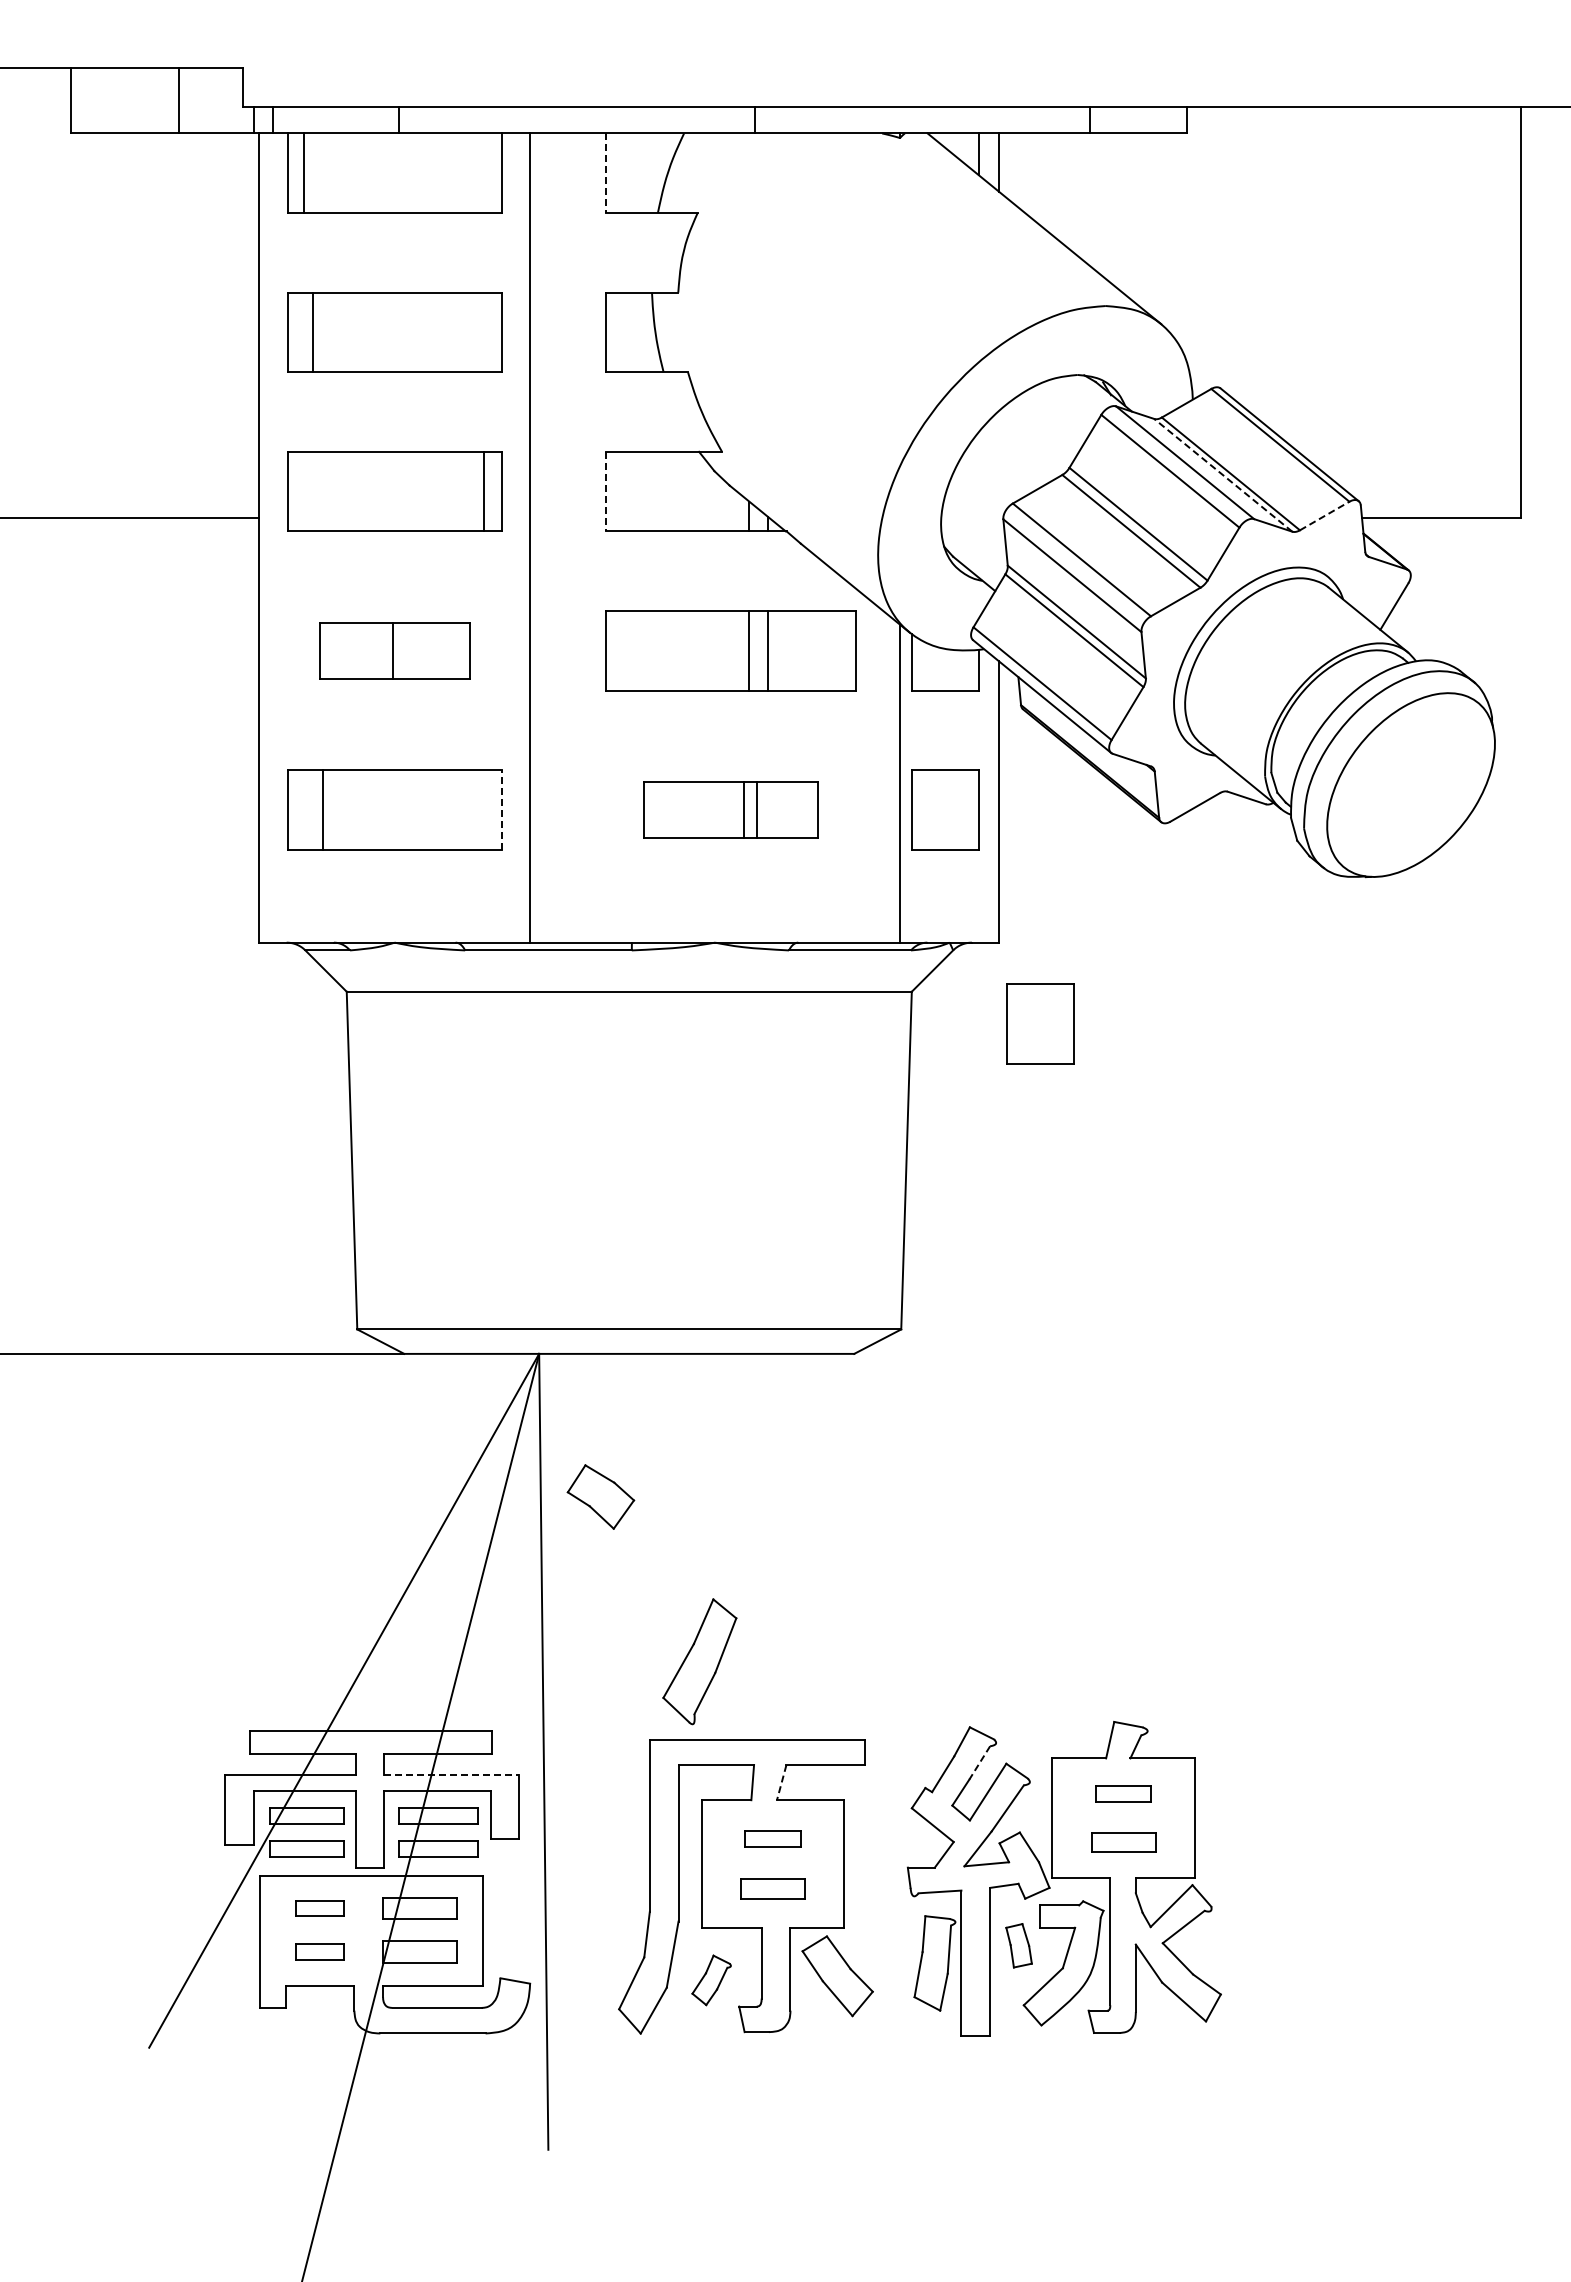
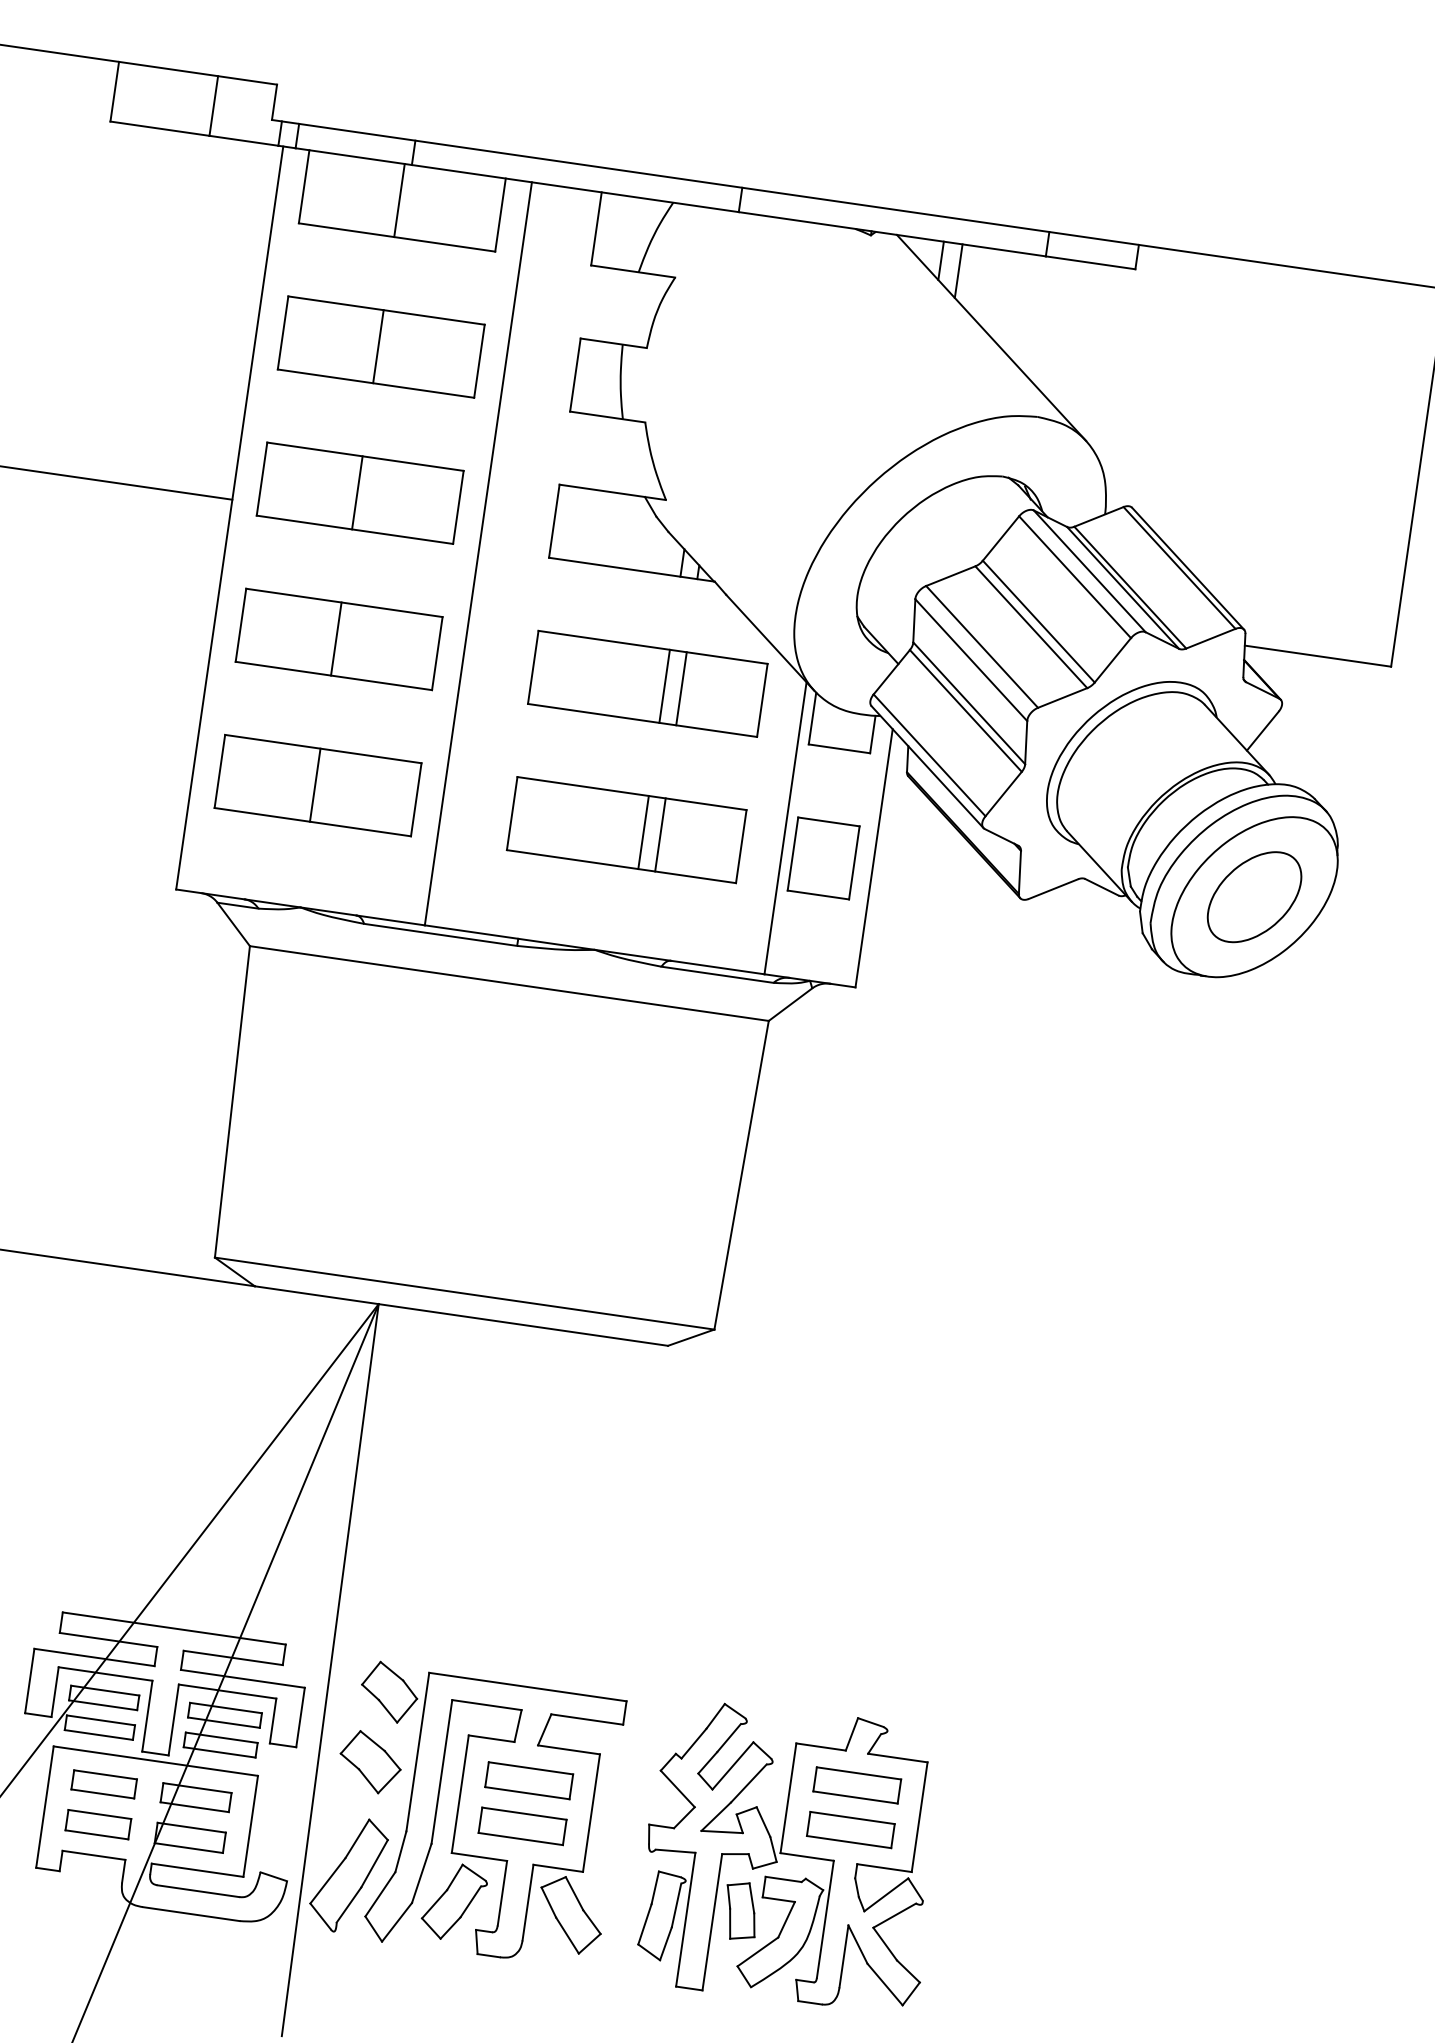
line: (303, 173) -> (399, 200), moved
line: (606, 173) -> (596, 229), dashed -> solid
line: (312, 332) -> (378, 346), moved
line: (1222, 475) -> (1122, 587), dashed -> solid
line: (483, 491) -> (357, 492), moved
line: (606, 491) -> (554, 521), dashed -> solid
line: (1324, 516) -> (1210, 639), dashed -> solid
part: (394, 650) -> (338, 639), size x1.43
part: (1411, 784) -> (1255, 896), added
line: (322, 809) -> (315, 784), moved
part: (730, 809) -> (626, 829), size x1.43
line: (501, 810) -> (416, 800), dashed -> solid
part: (1040, 1023) -> (882, 1067), removed
part: (600, 1496) -> (370, 1761), moved
part: (699, 1661) -> (348, 1874), moved
line: (979, 1762) -> (728, 1737), dashed -> solid
part: (609, 1766) -> (388, 1692), added
line: (452, 1774) -> (243, 1678), dashed -> solid
line: (781, 1783) -> (544, 1730), dashed -> solid
part: (1123, 1793) -> (857, 1785), size x1.67
part: (772, 1839) -> (528, 1780), size x1.67
part: (1123, 1842) -> (850, 1830), size x1.43
part: (772, 1888) -> (522, 1825), size x1.43
part: (319, 1908) -> (103, 1784), size x1.43
part: (1018, 1945) -> (740, 1910), size x1.43
part: (319, 1951) -> (97, 1823), size x1.43
part: (711, 1980) -> (454, 1902), size x1.67

